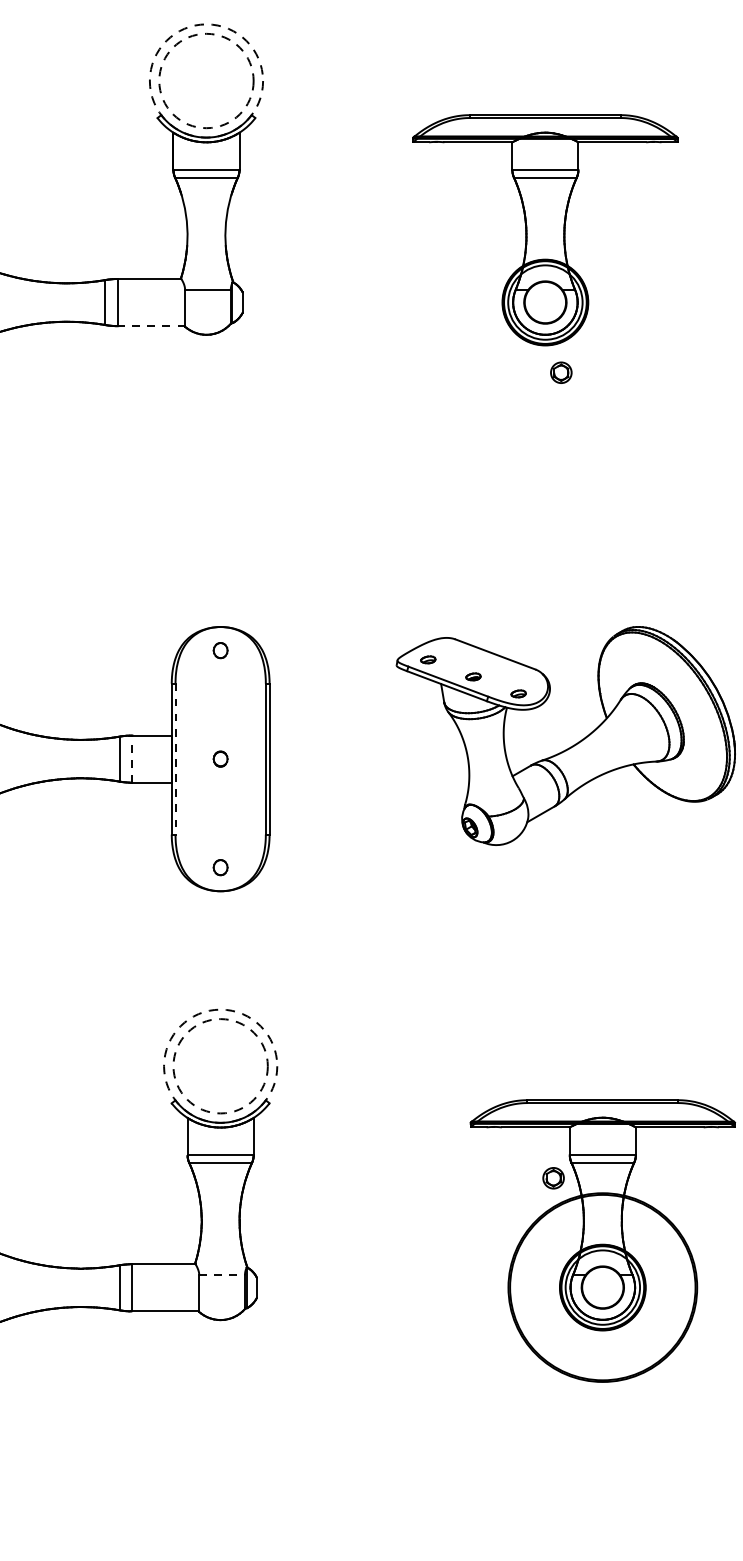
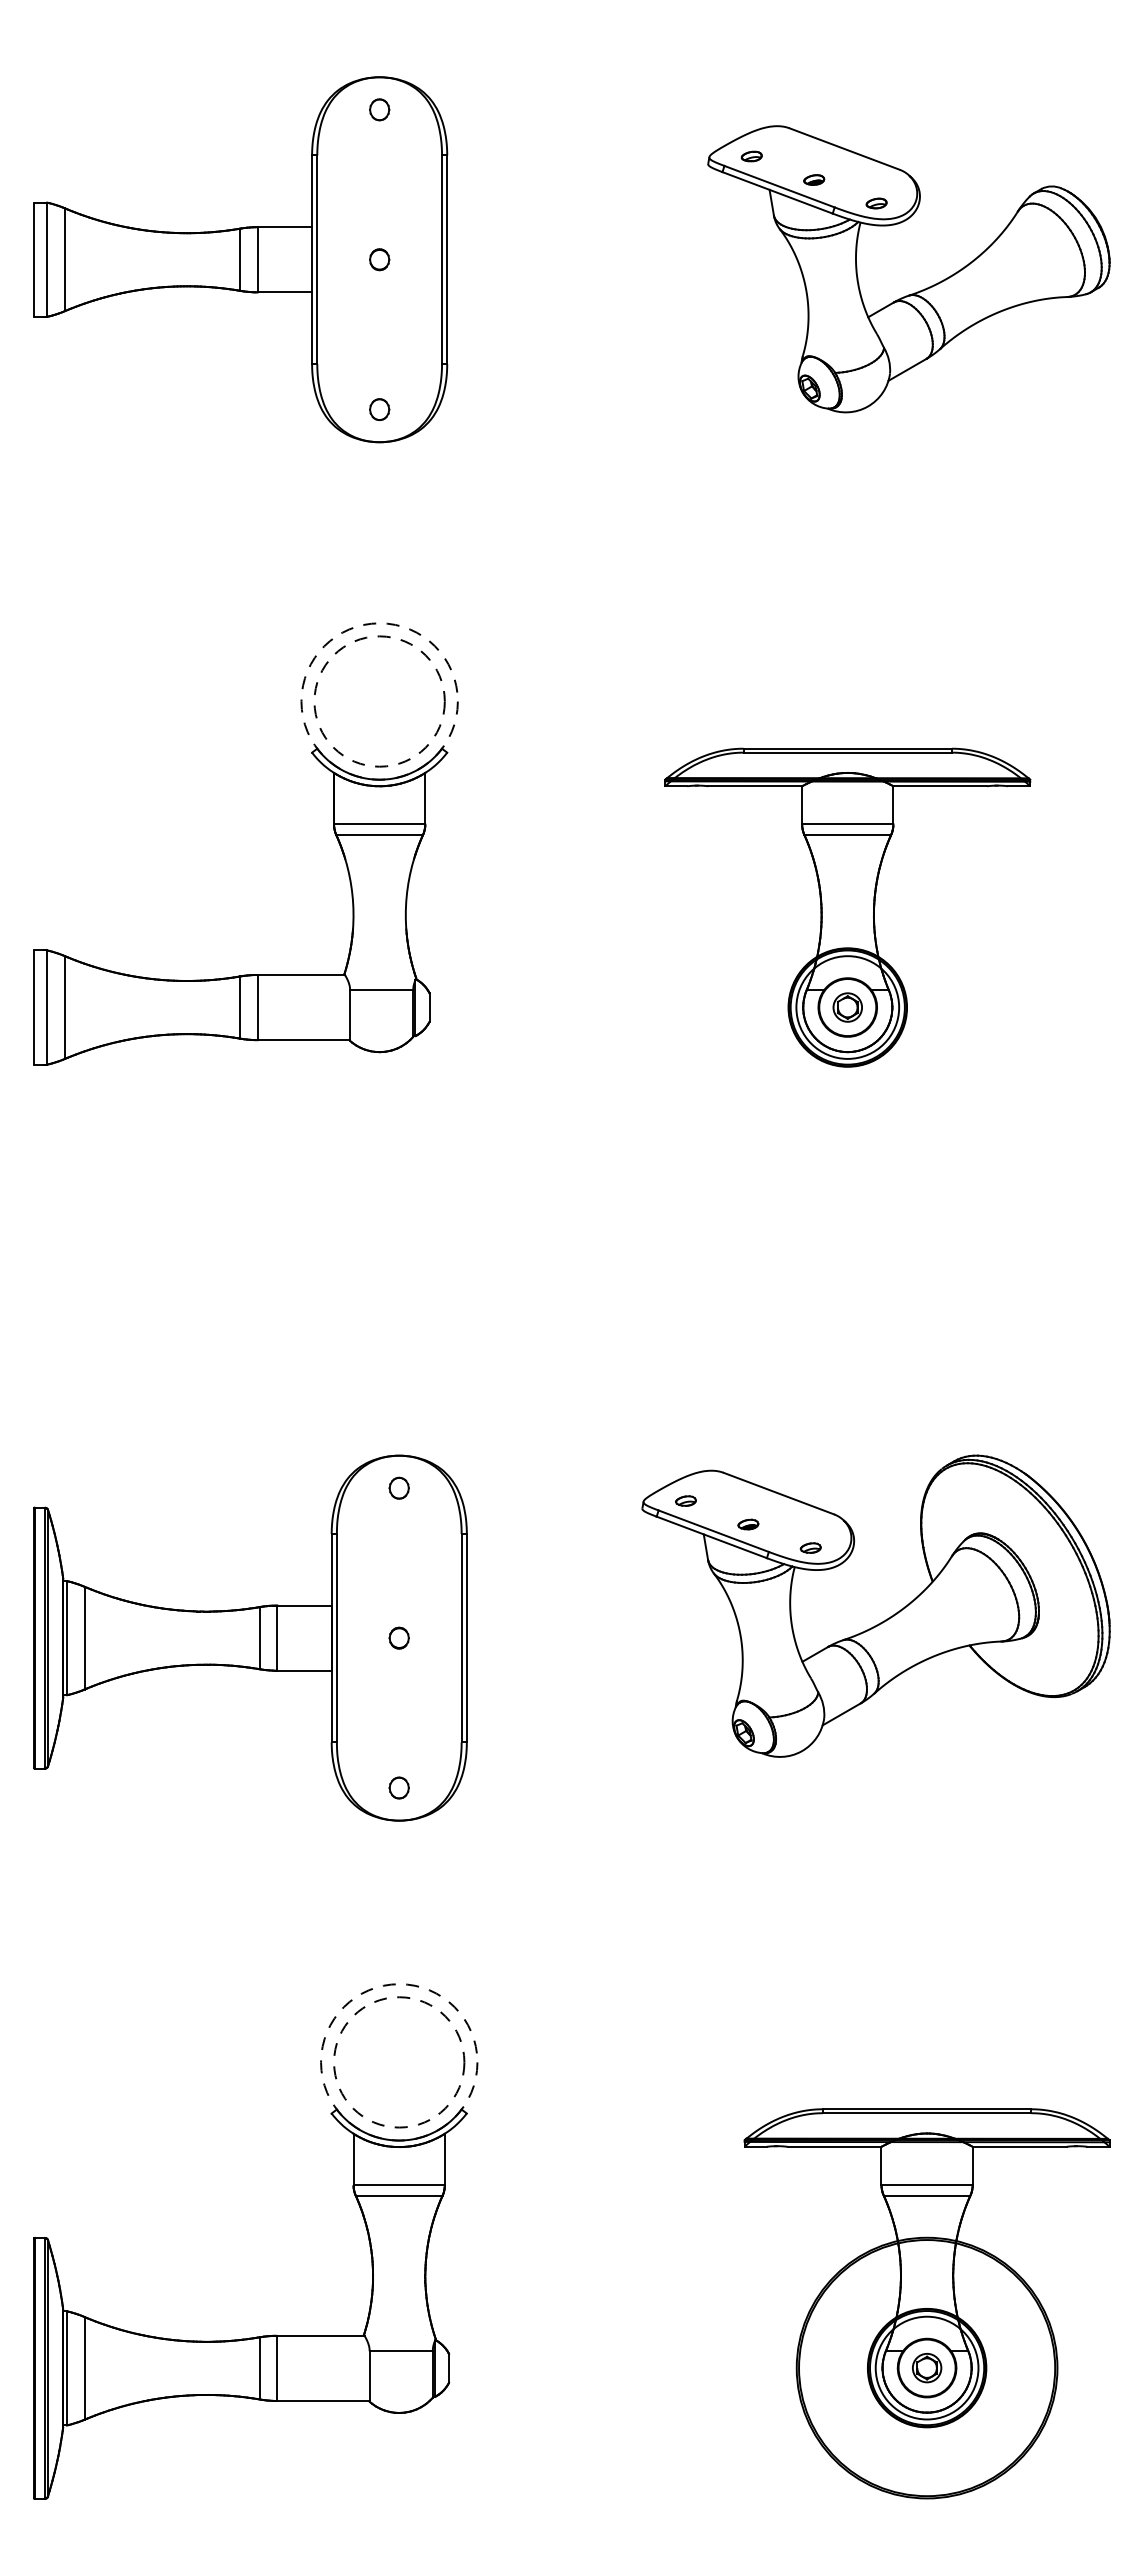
line: (151, 326) -> (303, 1040), dashed -> solid
part: (561, 372) -> (847, 1007), moved
line: (132, 759) -> (277, 1638), dashed -> solid
line: (175, 759) -> (336, 1638), dashed -> solid
part: (553, 1178) -> (927, 2368), moved
line: (222, 1275) -> (401, 2351), dashed -> solid

